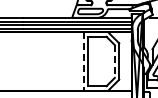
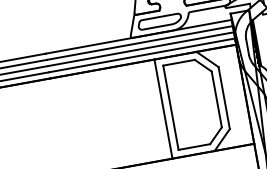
line: (83, 62) -> (163, 110), dashed -> solid
line: (114, 62) -> (216, 101), dashed -> solid

